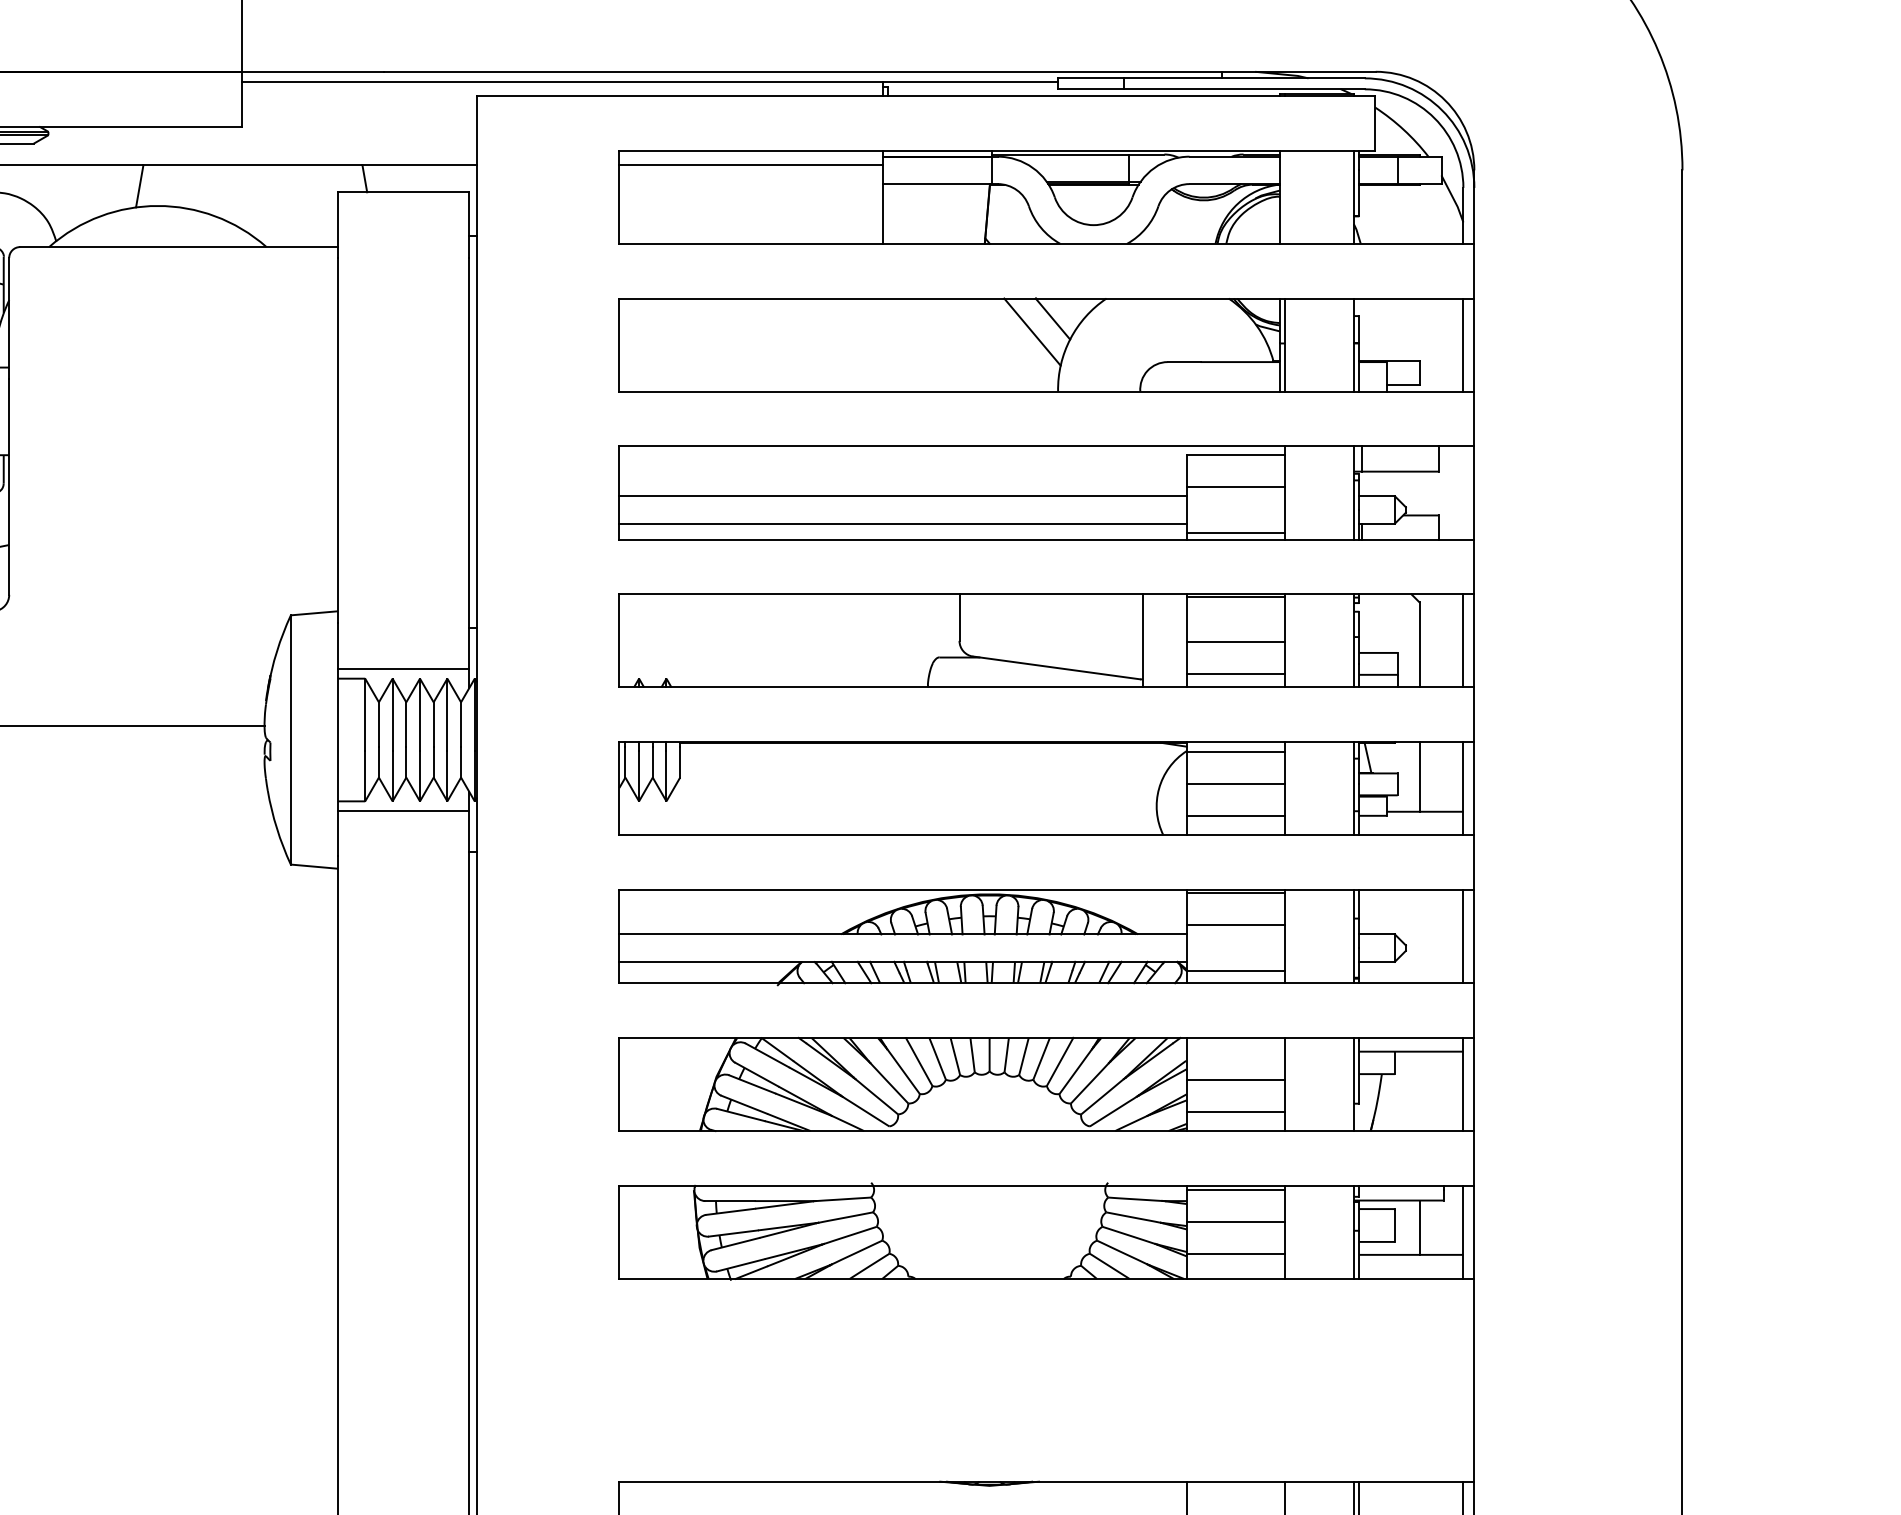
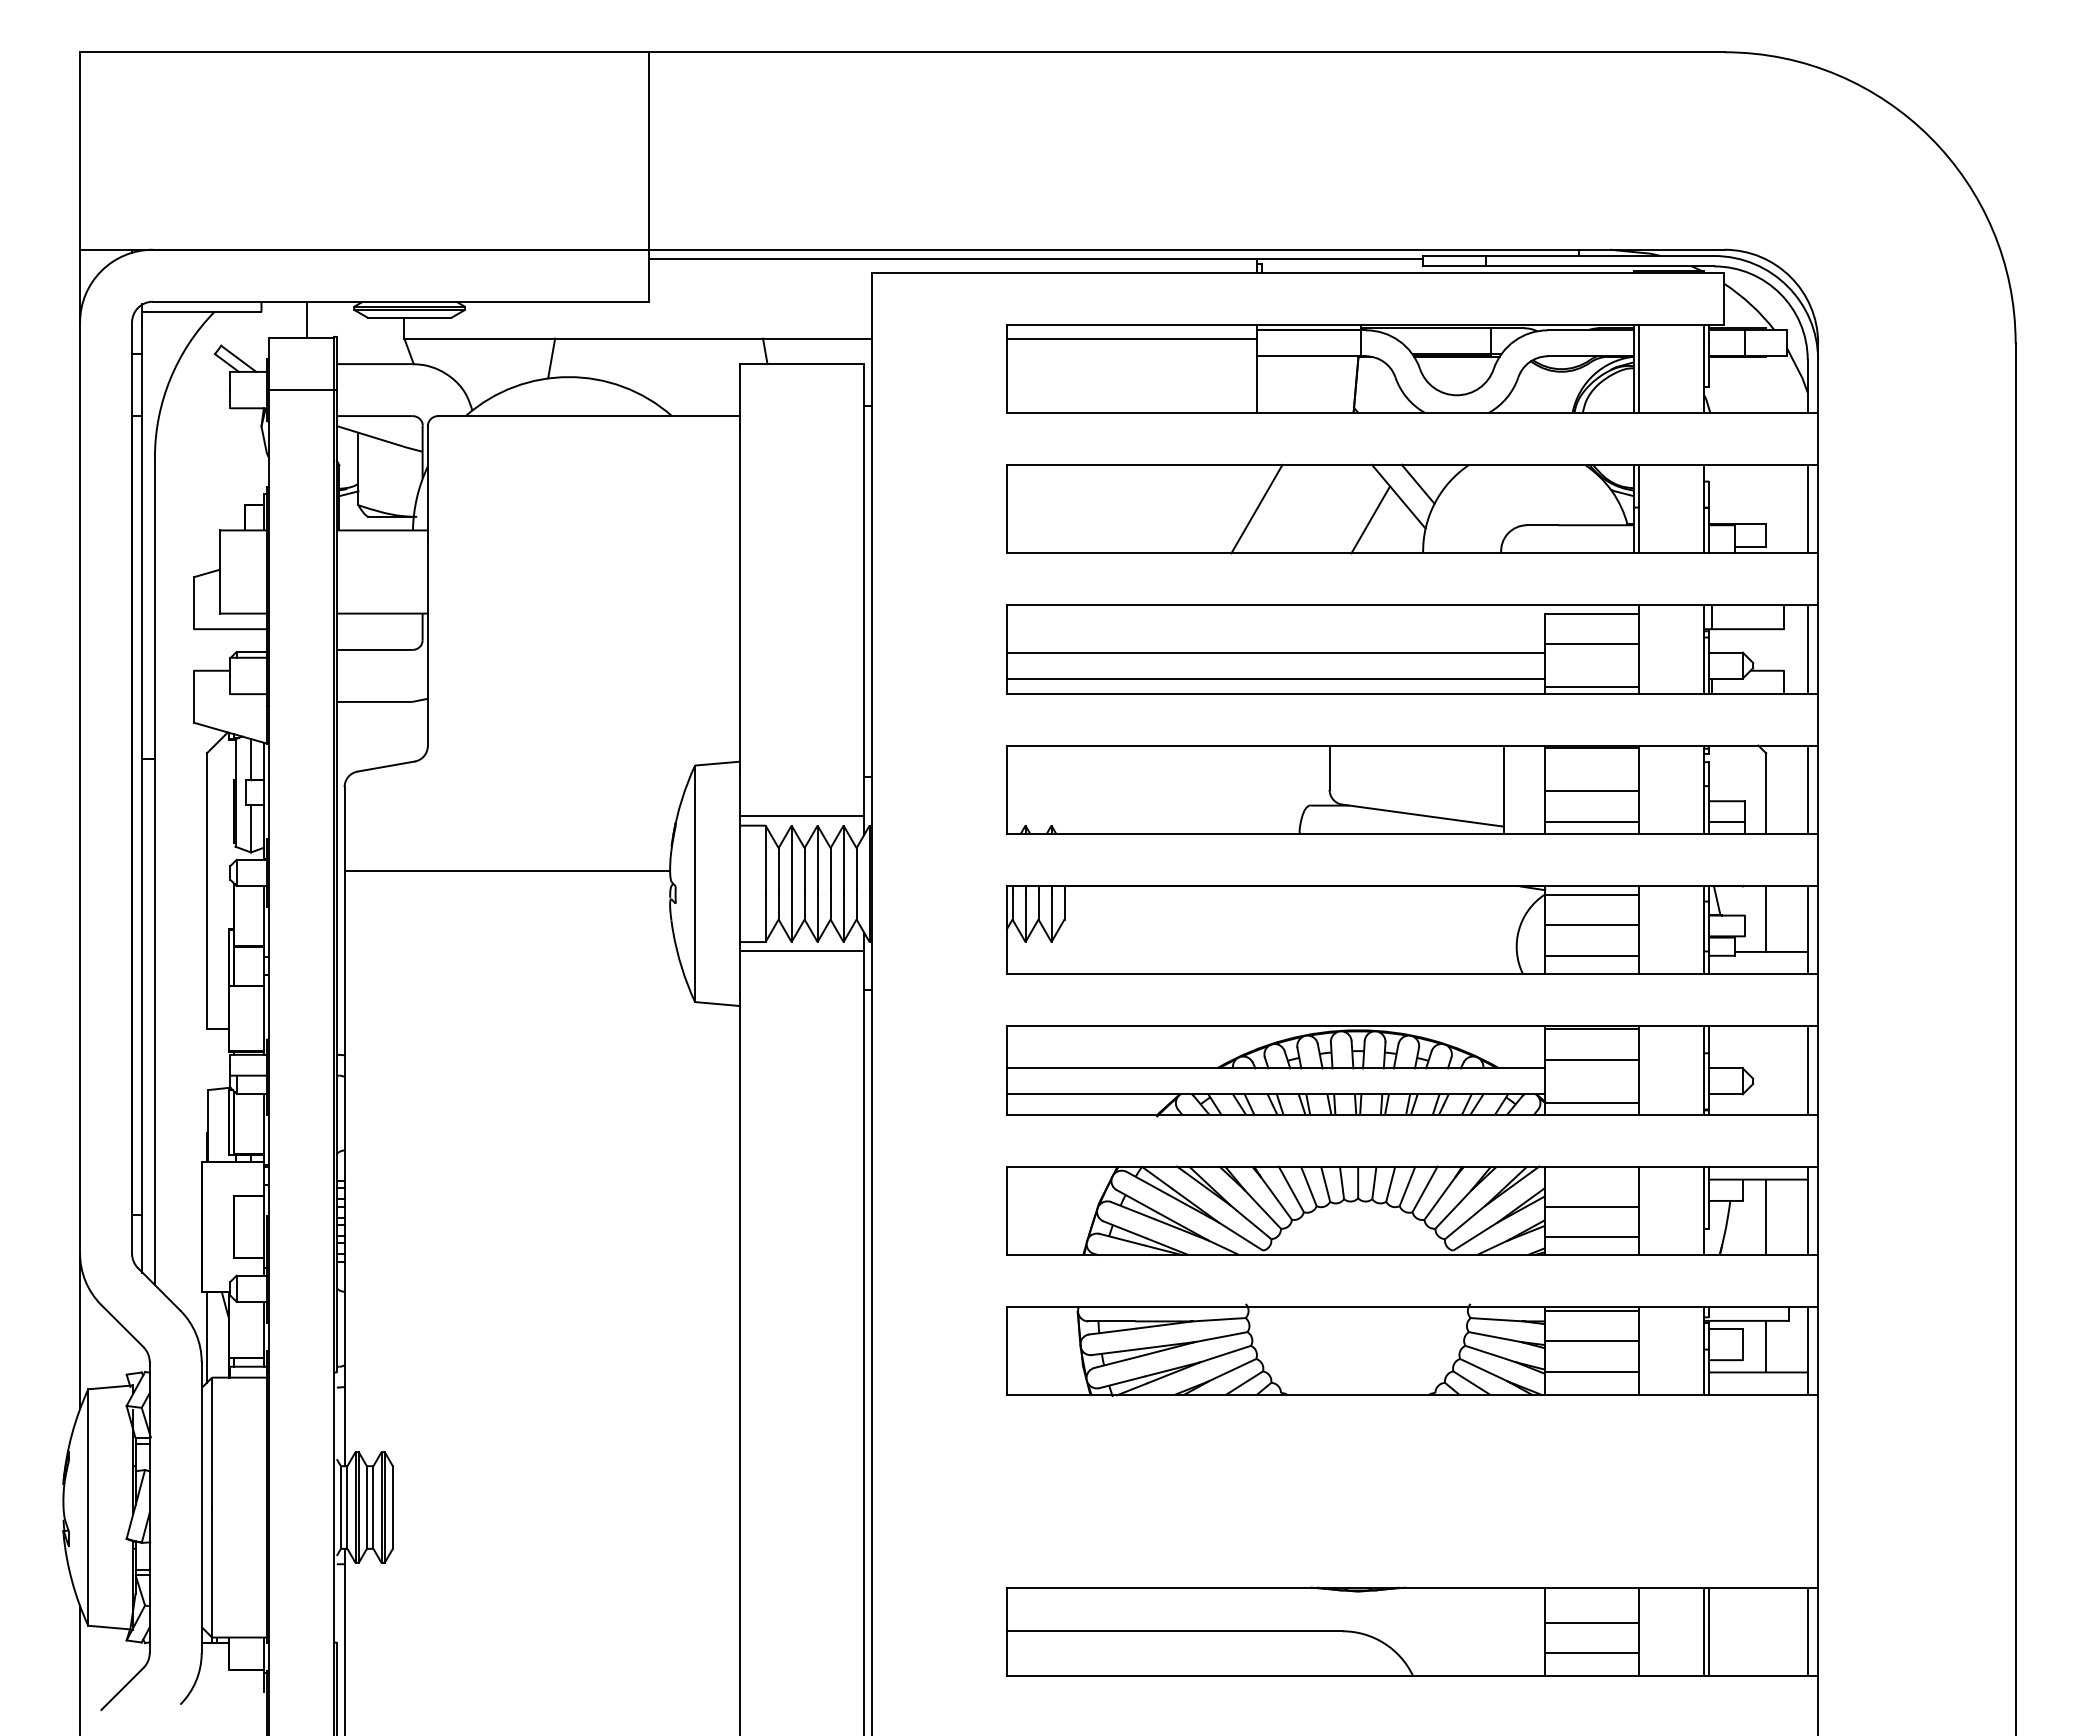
line: (1285, 196) -> (1638, 368), added
line: (882, 344) -> (1256, 508), added
line: (1002, 356) -> (1370, 519), added
line: (1463, 493) -> (1807, 649), added
line: (1419, 1090) -> (1766, 1216), added

